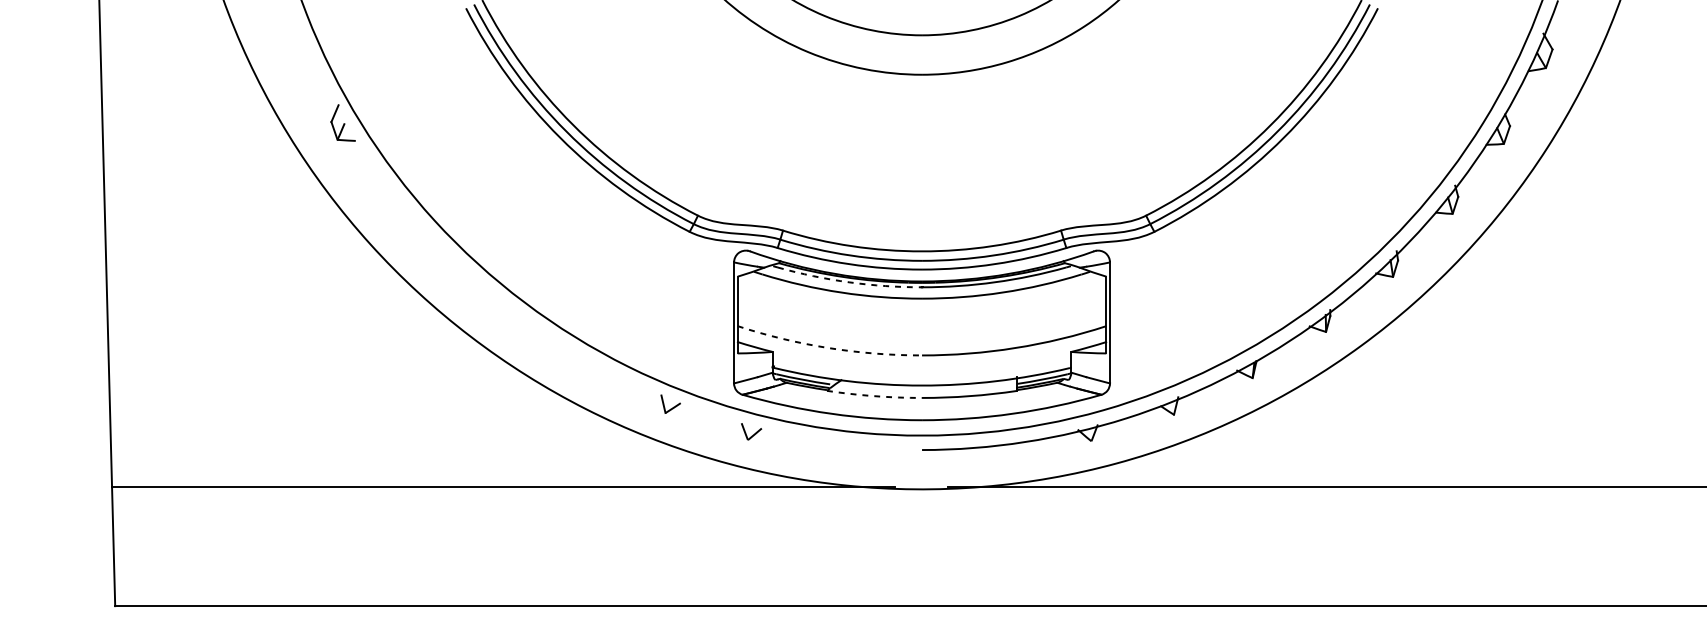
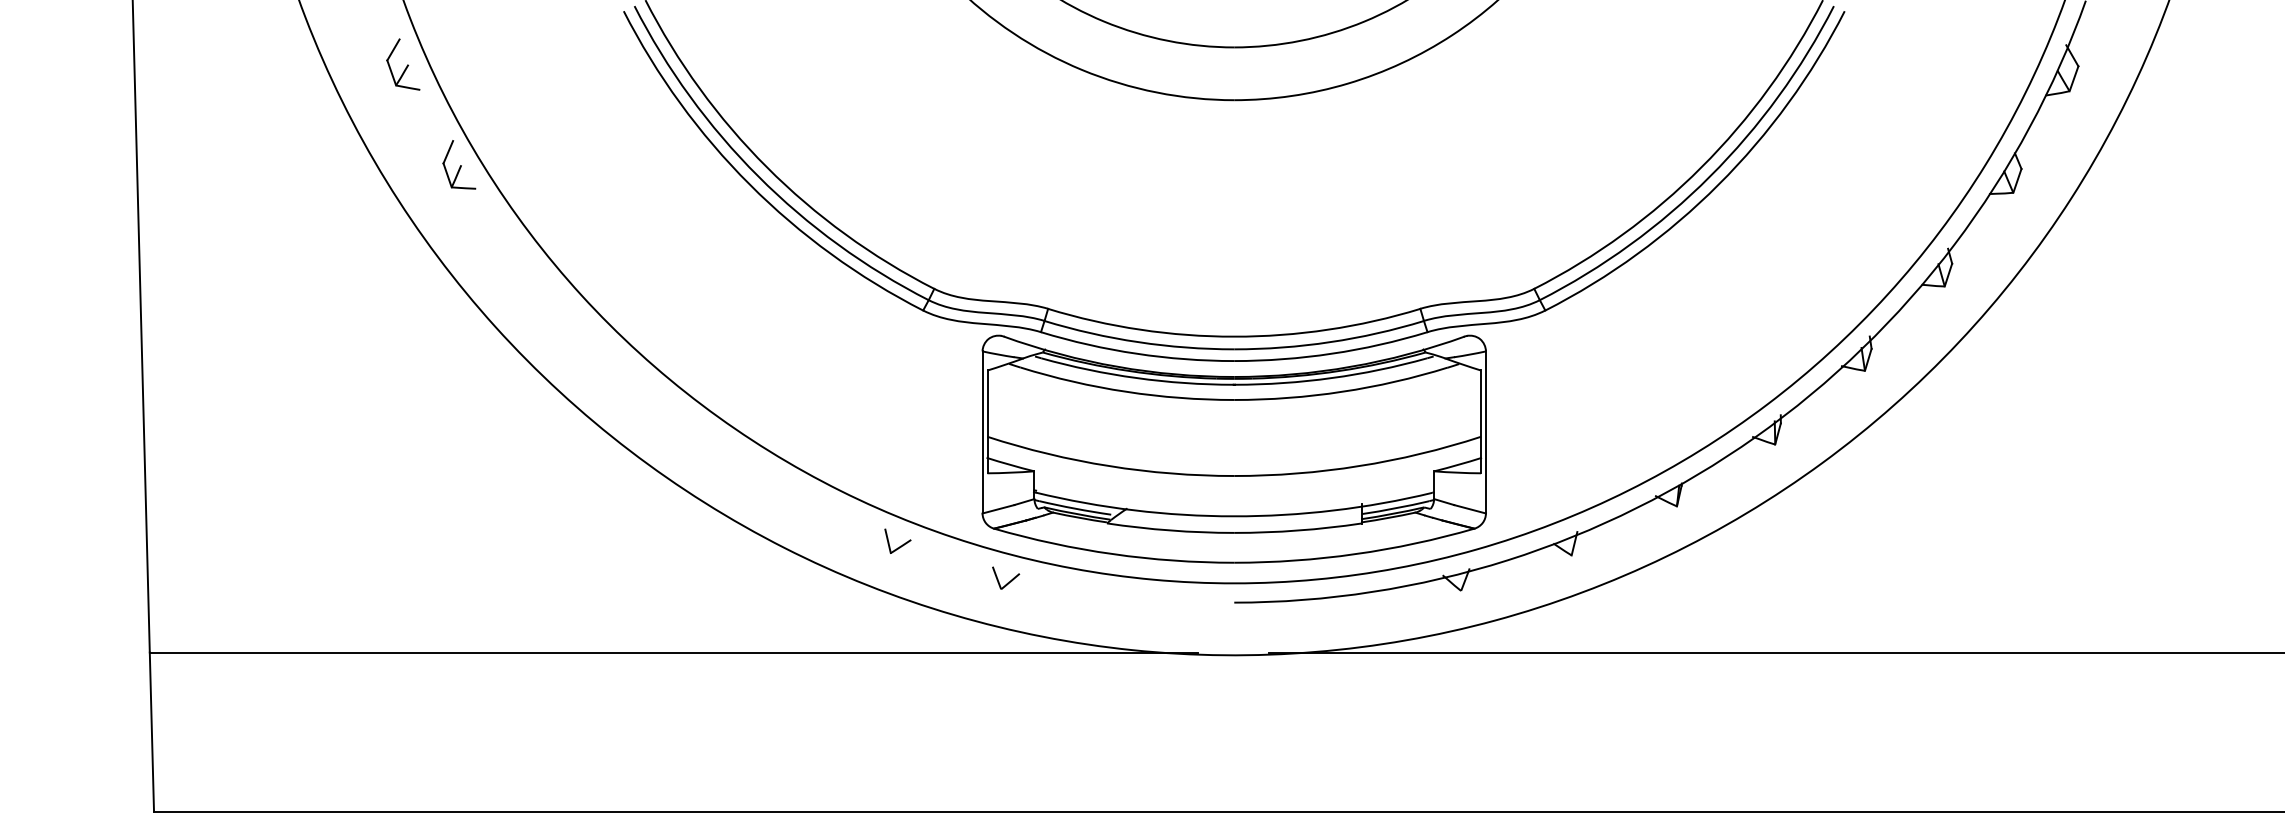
part: (301, 48) -> (403, 64), added
arc: (849, 282) -> (1136, 378), dashed -> solid
arc: (828, 348) -> (1109, 466), dashed -> solid
arc: (874, 396) -> (1170, 530), dashed -> solid

